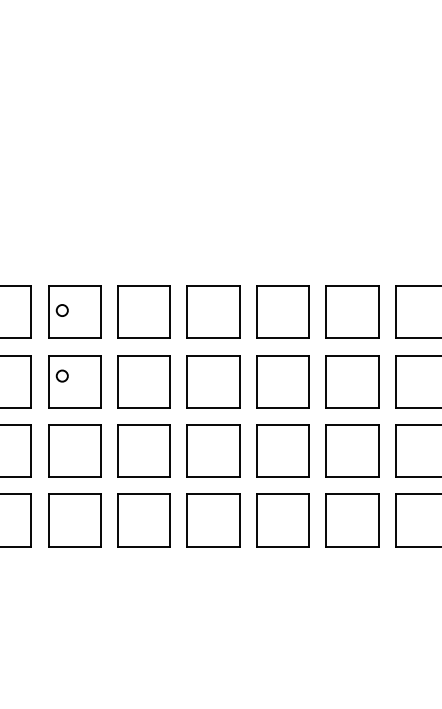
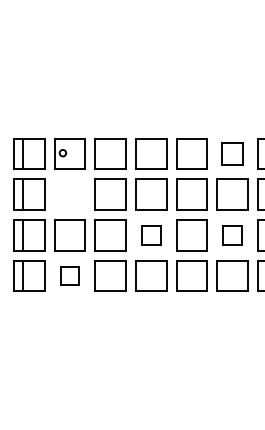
part: (352, 311) -> (232, 153), size x0.7
part: (73, 381) -> (69, 194), removed
part: (214, 451) -> (151, 235), size x0.6
part: (352, 451) -> (232, 235), size x0.6
part: (73, 520) -> (69, 275), size x0.6

